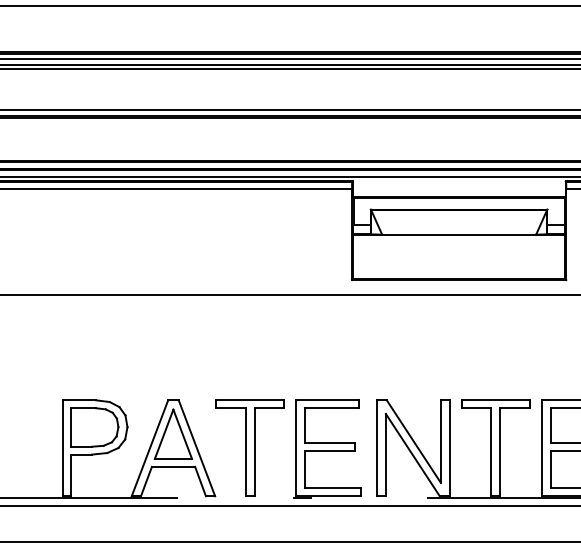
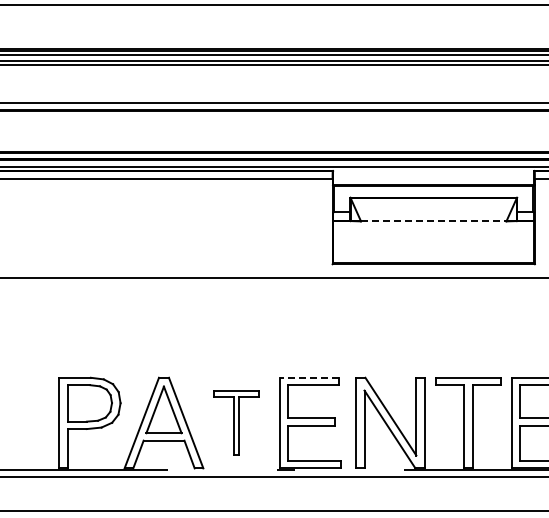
line: (458, 234) -> (433, 221), solid -> dashed
line: (327, 400) -> (309, 377), solid -> dashed
part: (250, 447) -> (236, 422), size x0.7

